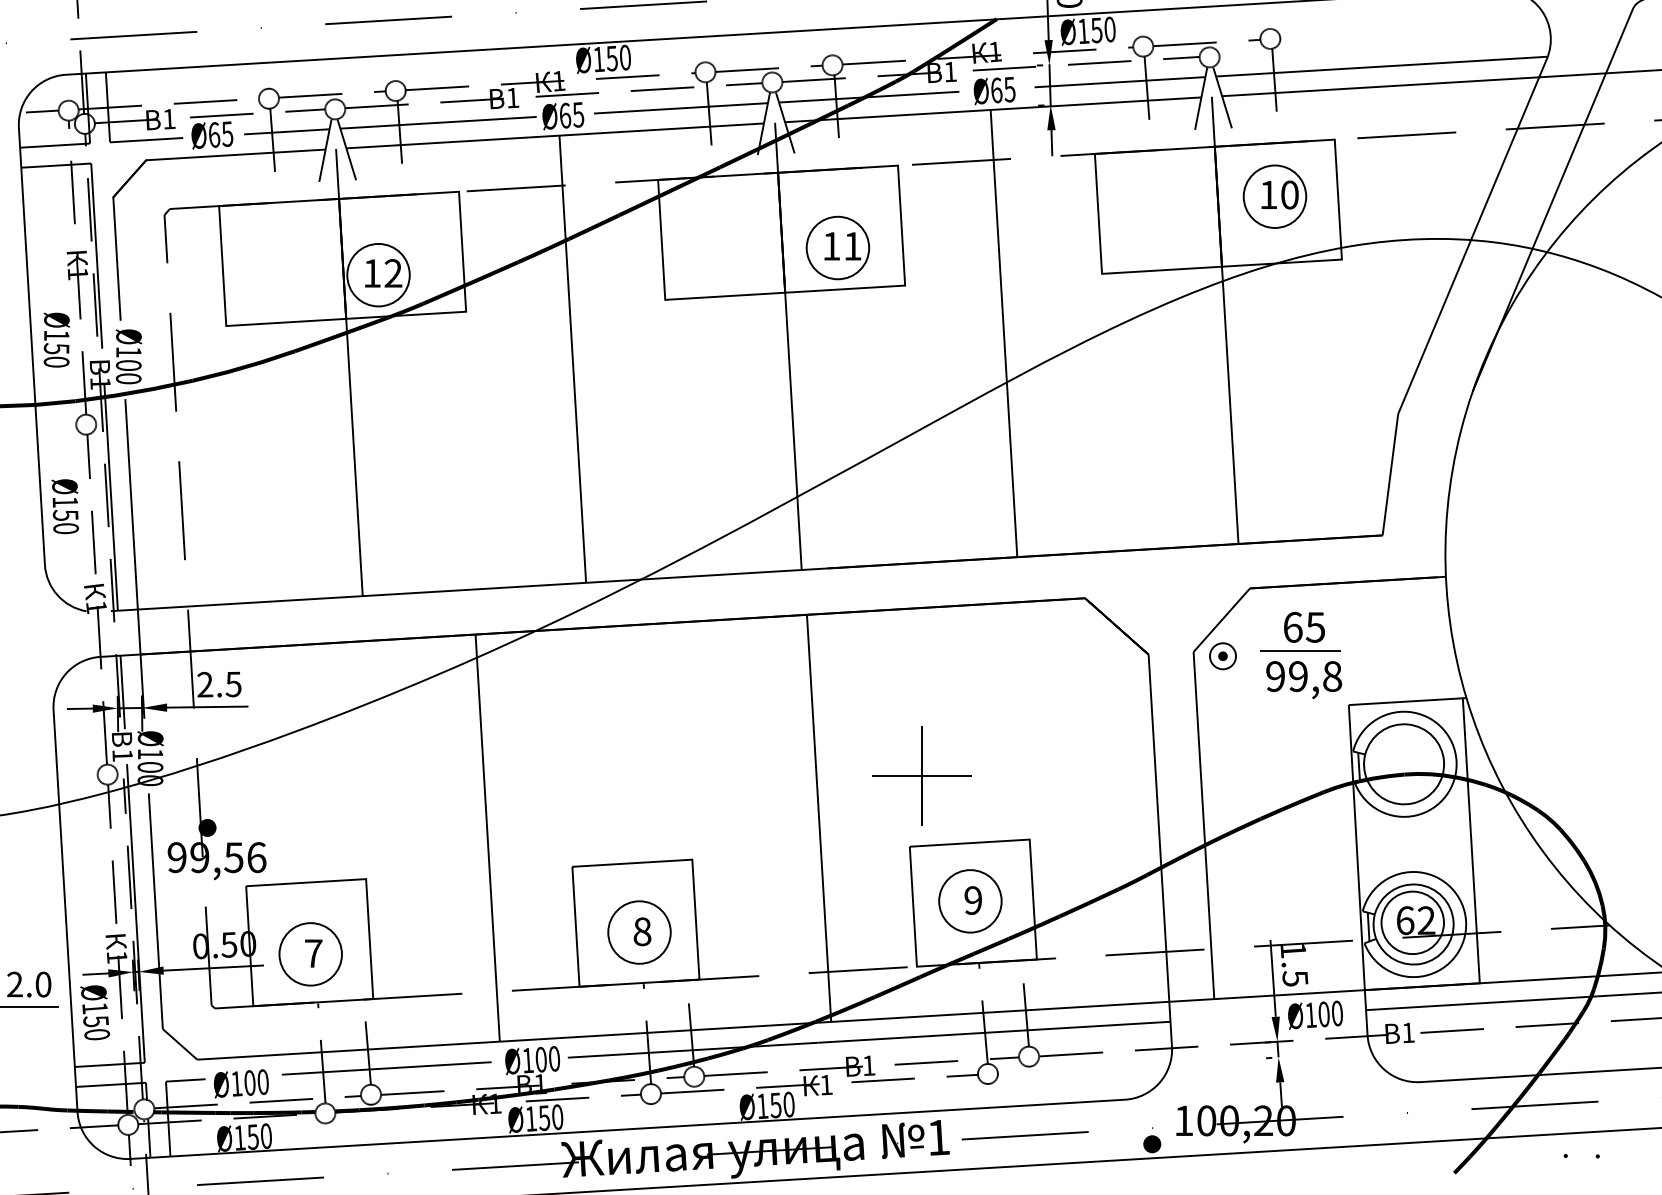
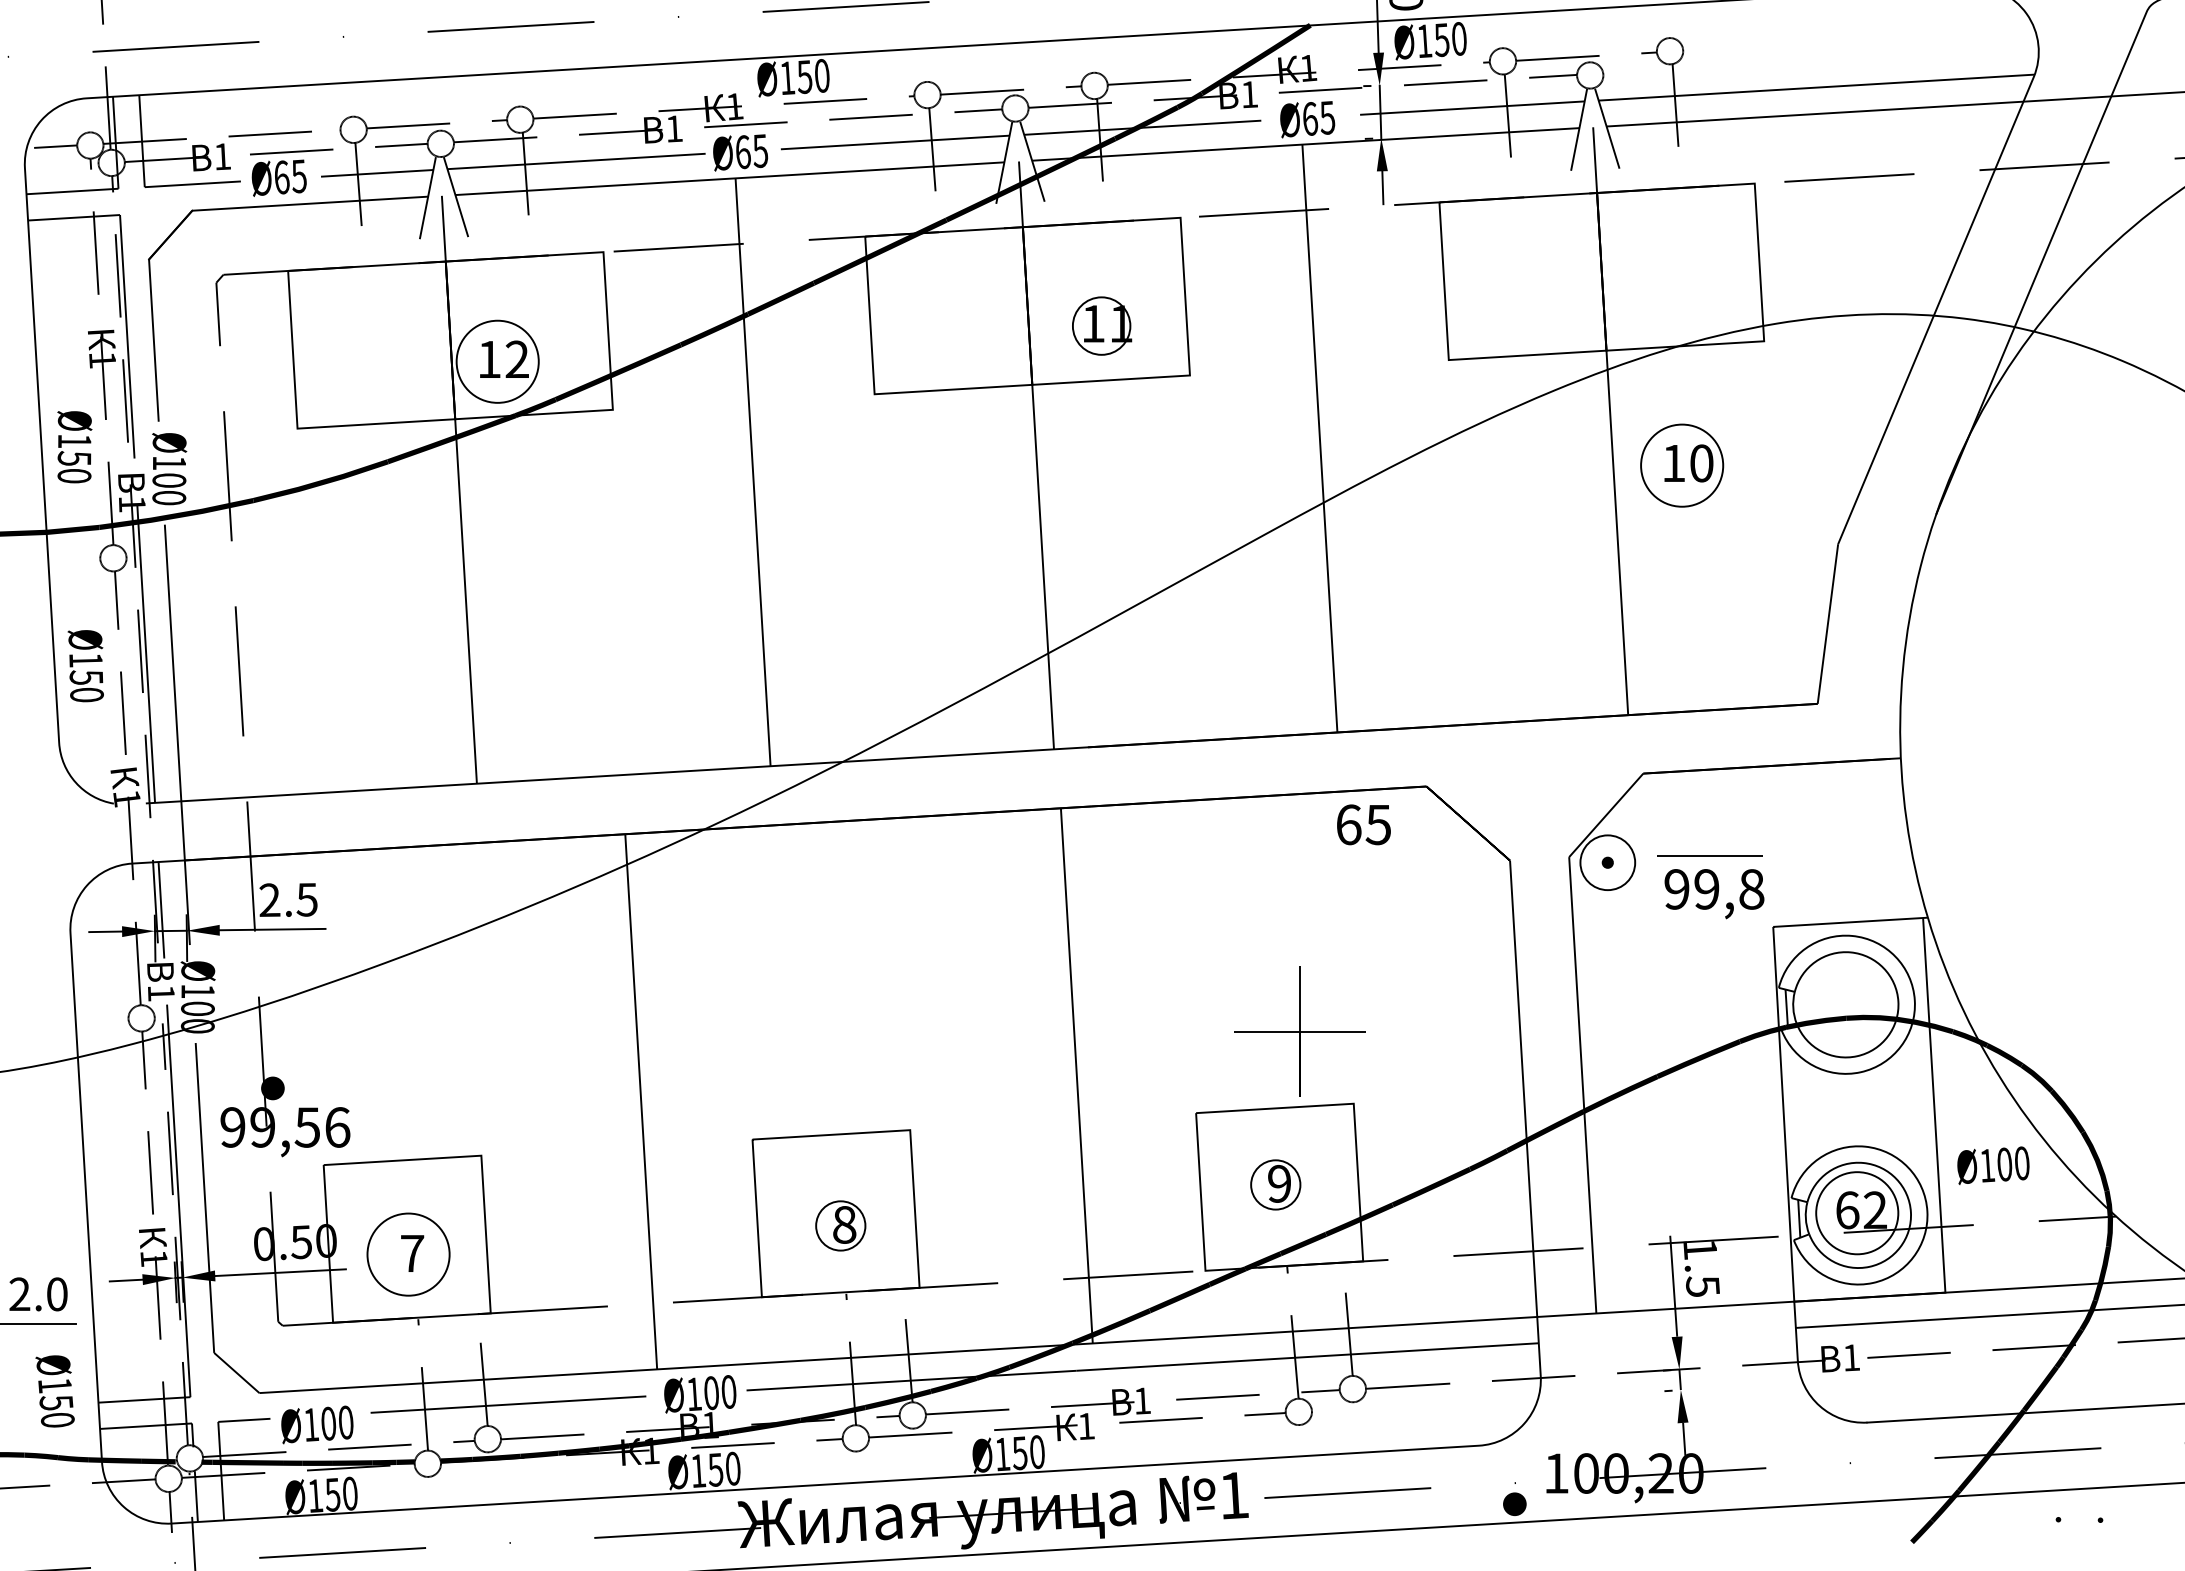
part: (1275, 196) -> (1682, 465), moved
circle: (837, 248) -> (1101, 326), size x0.7
text: (1304, 627) -> (1363, 824), moved
circle: (1222, 656) -> (1607, 862), size x1.6
part: (921, 775) -> (1299, 1031), moved
circle: (970, 901) -> (1275, 1184), size x0.6
circle: (639, 932) -> (840, 1225), size x0.6
text: (94, 1012) -> (54, 1391), moved
text: (1315, 1015) -> (1993, 1165), moved

